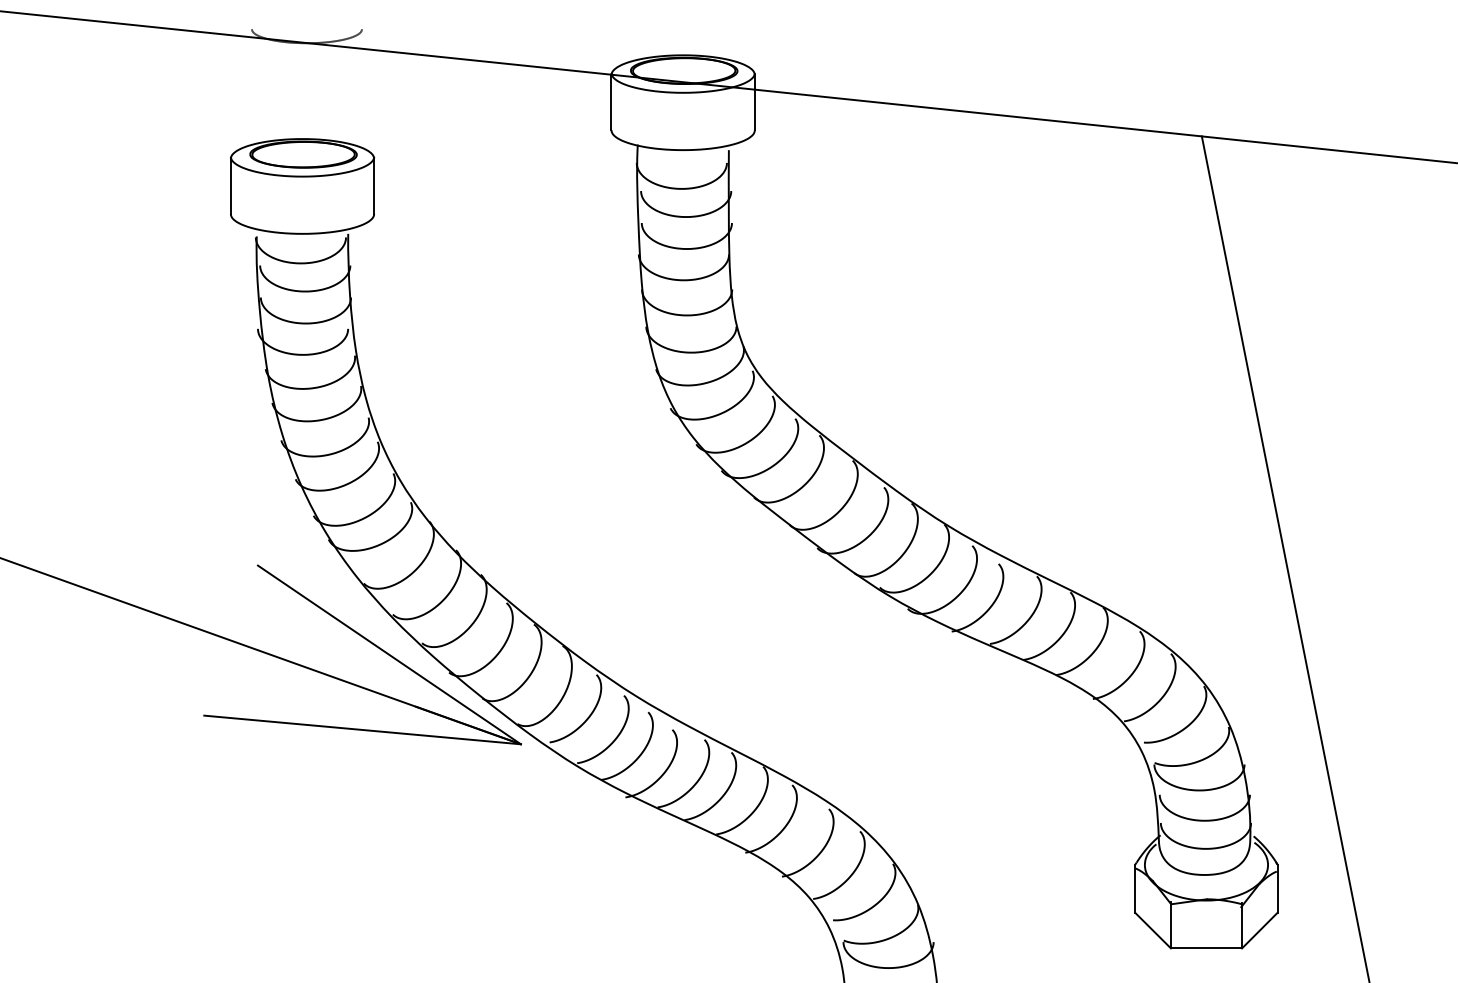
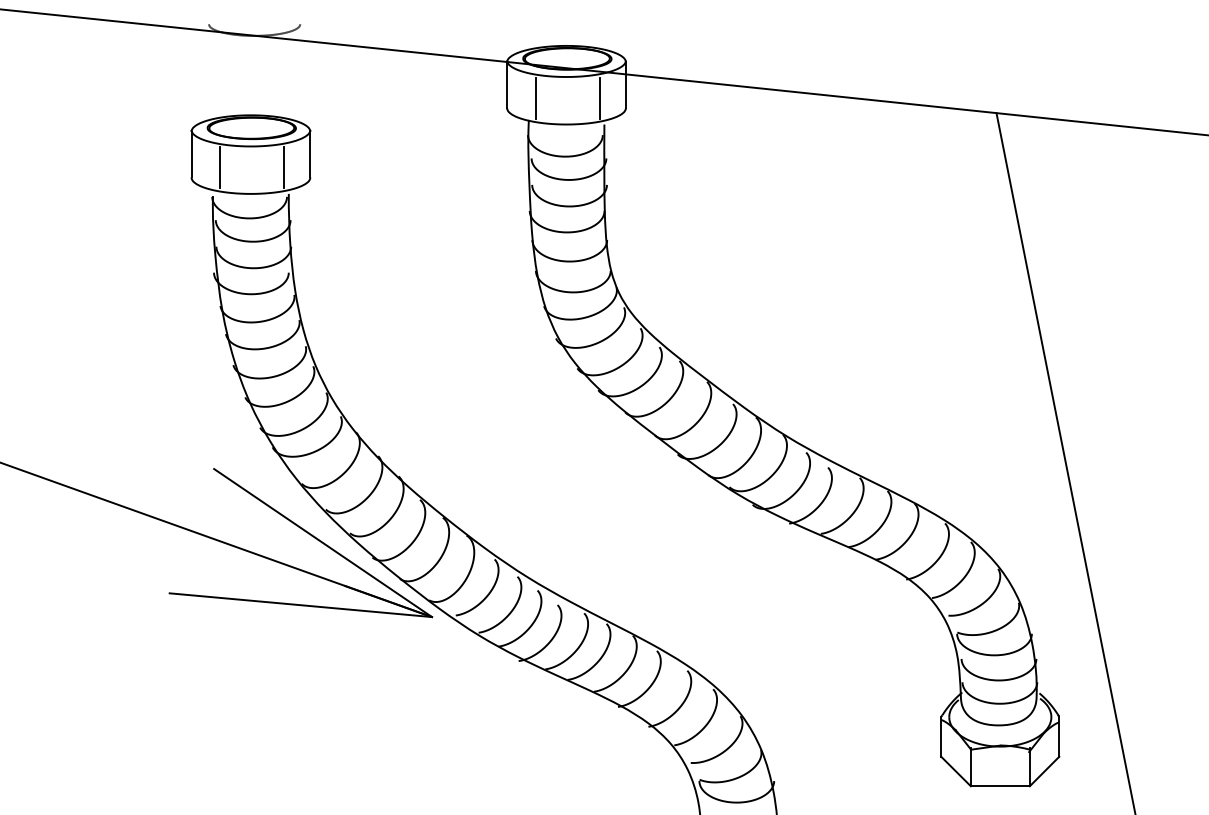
line: (646, 118) -> (536, 98), added
line: (723, 118) -> (599, 98), added
line: (265, 202) -> (220, 167), added
line: (342, 202) -> (284, 167), added

